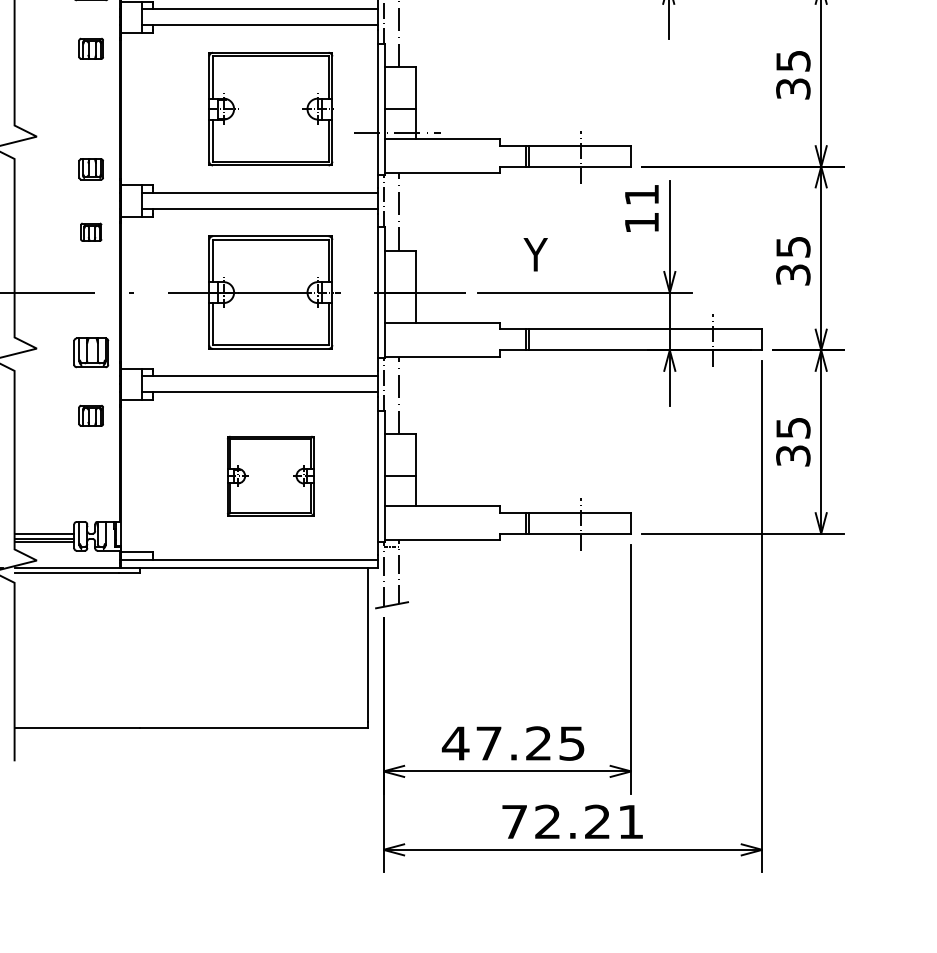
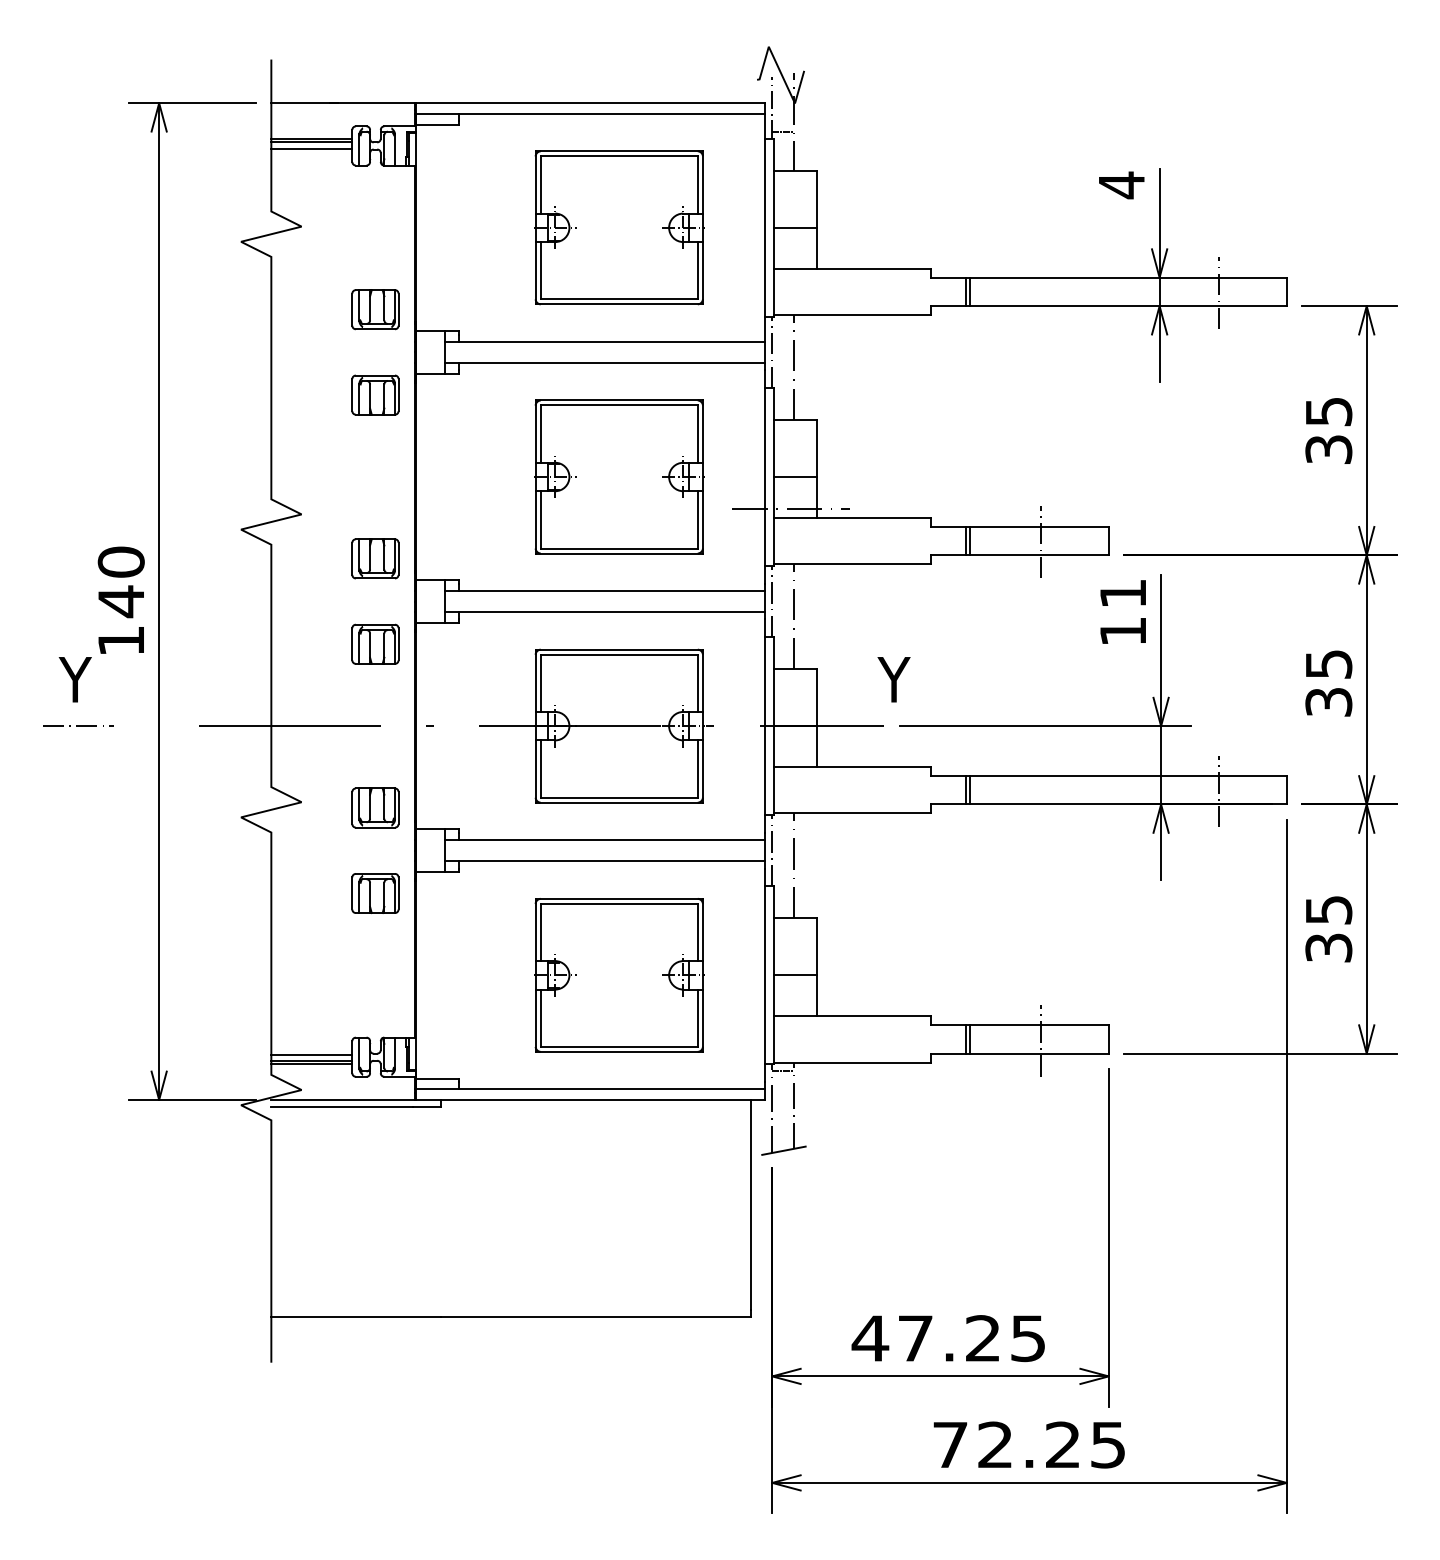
part: (91, 48) -> (375, 394), size x1.43
part: (91, 169) -> (375, 558), size x1.43
part: (91, 231) -> (375, 643), size x1.67
text: (535, 254) -> (893, 679), moved
part: (91, 415) -> (375, 893), size x1.43
part: (270, 476) -> (619, 975), size x1.43
text: (630, 822) -> (1107, 1445), 72.21 -> 72.25

